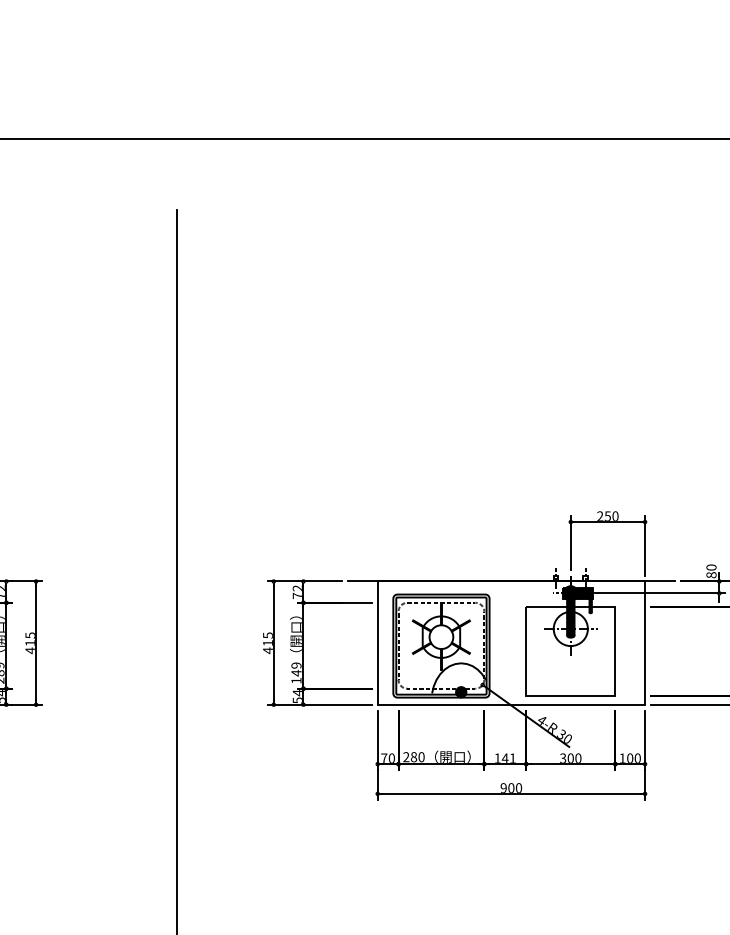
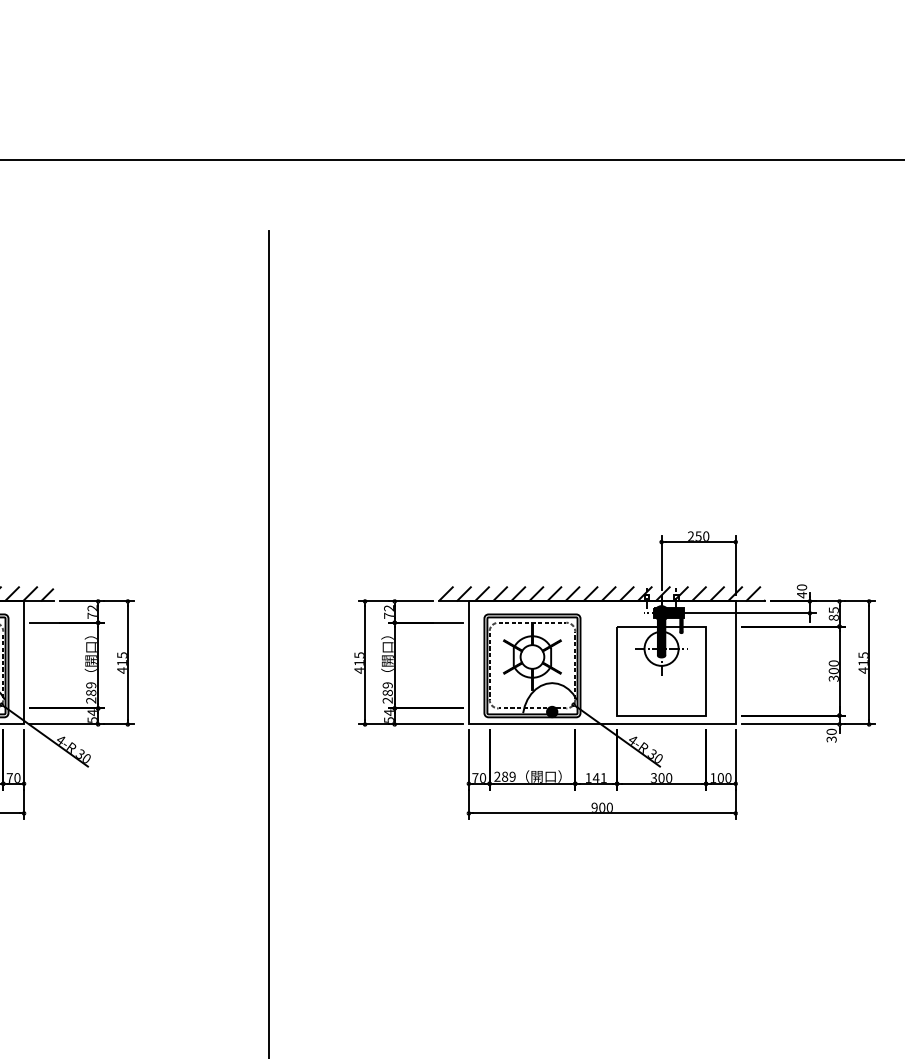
hatch: (511, 573) -> (602, 593), added
text: (711, 574) -> (802, 594), 80 -> 40
text: (296, 676) -> (387, 696), 149 -> 289
text: (421, 756) -> (512, 776), 280 -> 289

